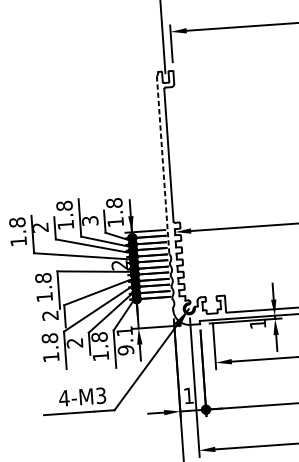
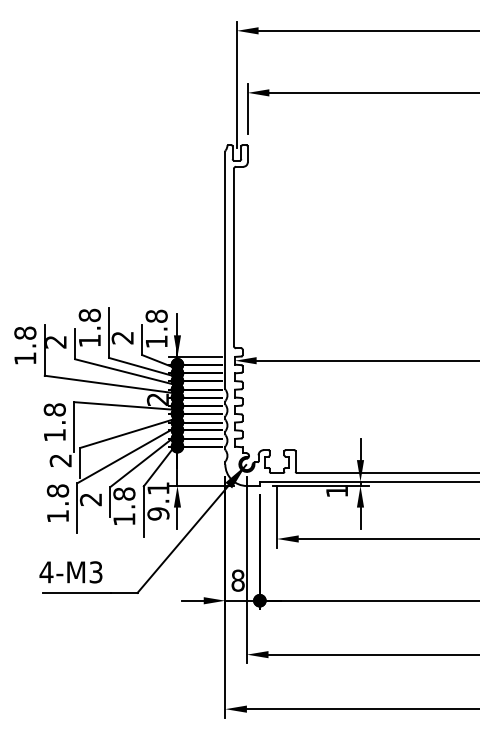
line: (163, 165) -> (225, 270), dashed -> solid
text: (90, 220) -> (122, 337), 3 -> 2
text: (188, 395) -> (237, 580), 1 -> 8
text: (82, 397) -> (70, 572), moved

